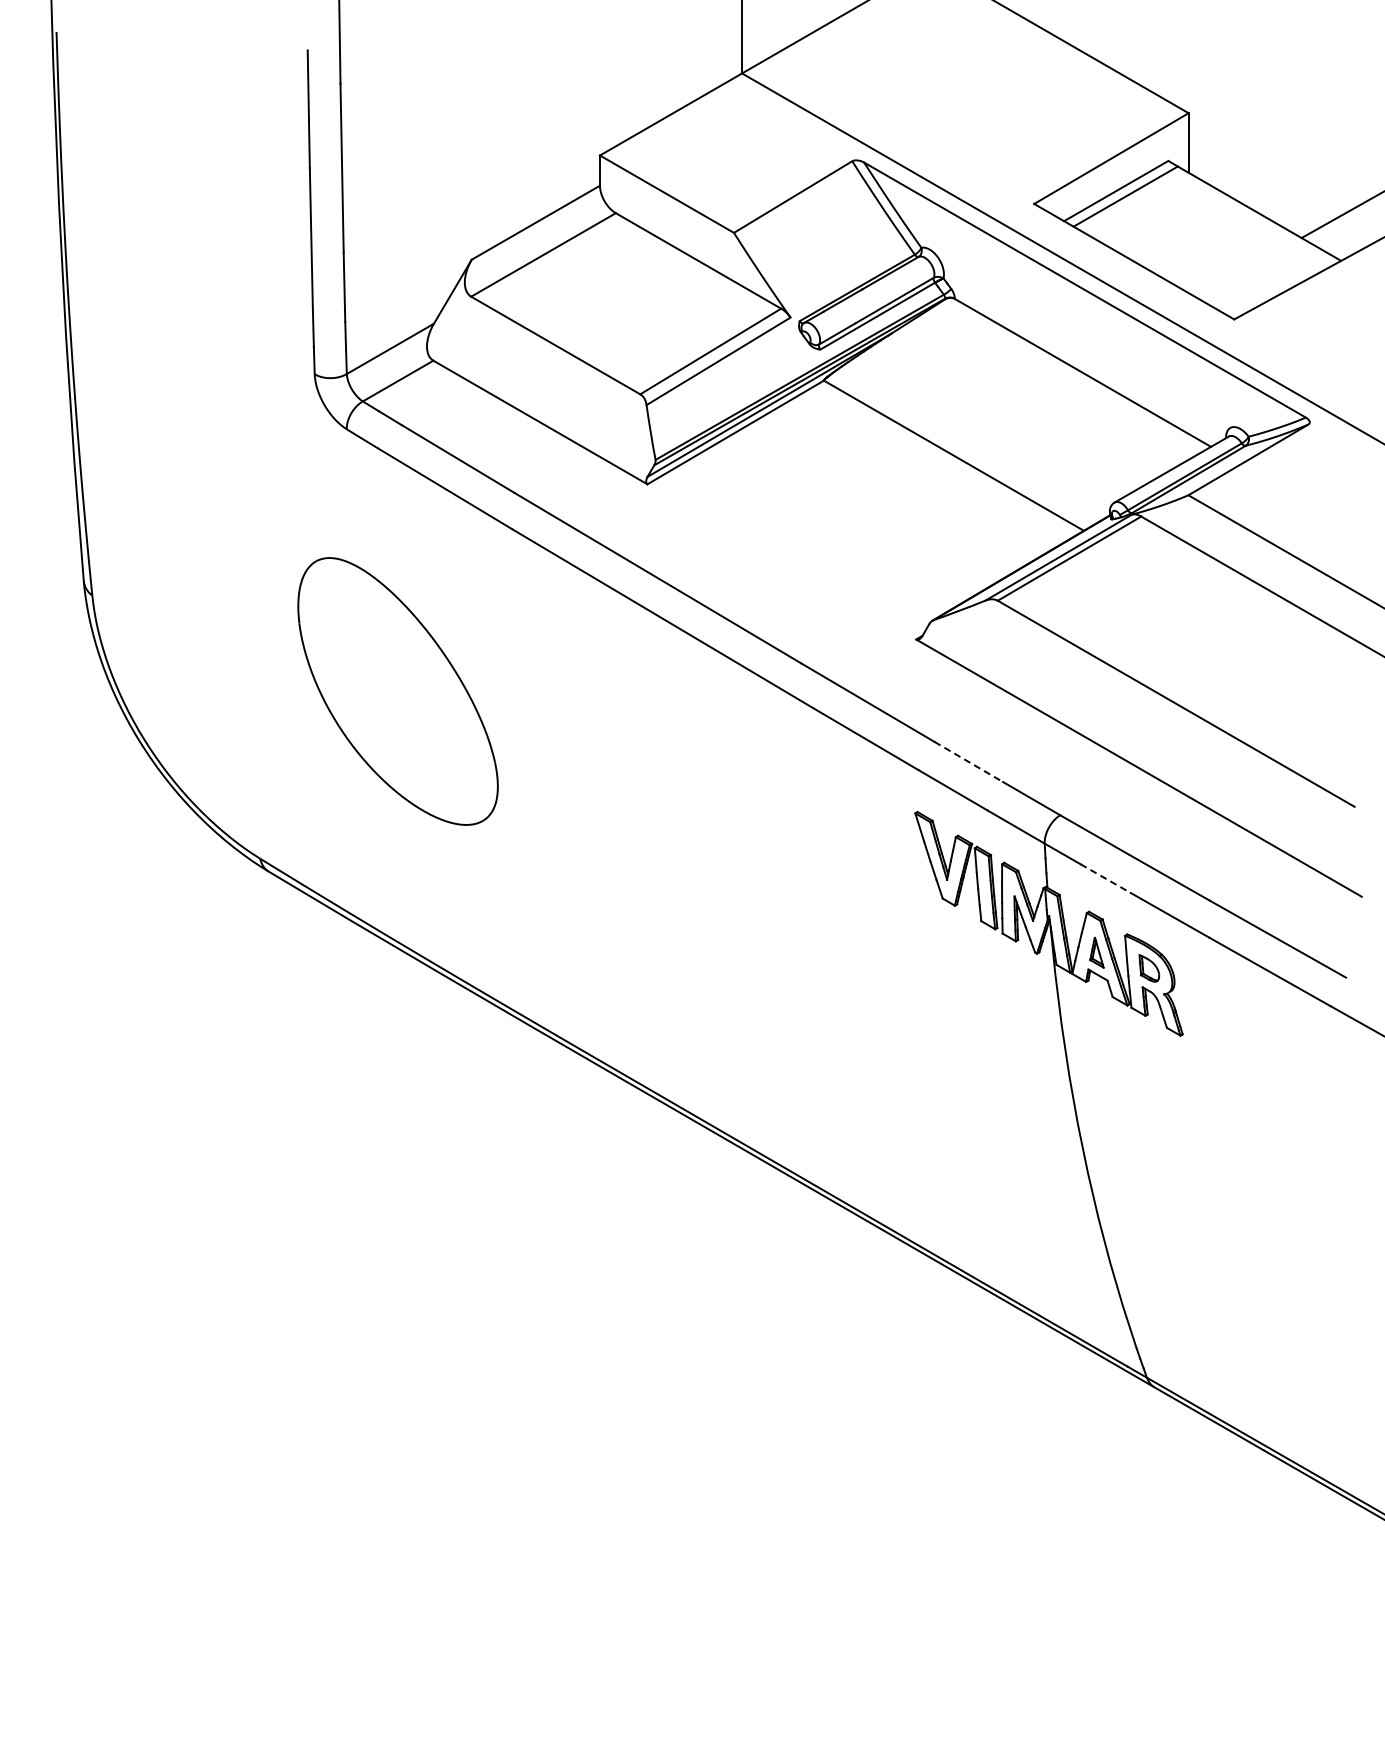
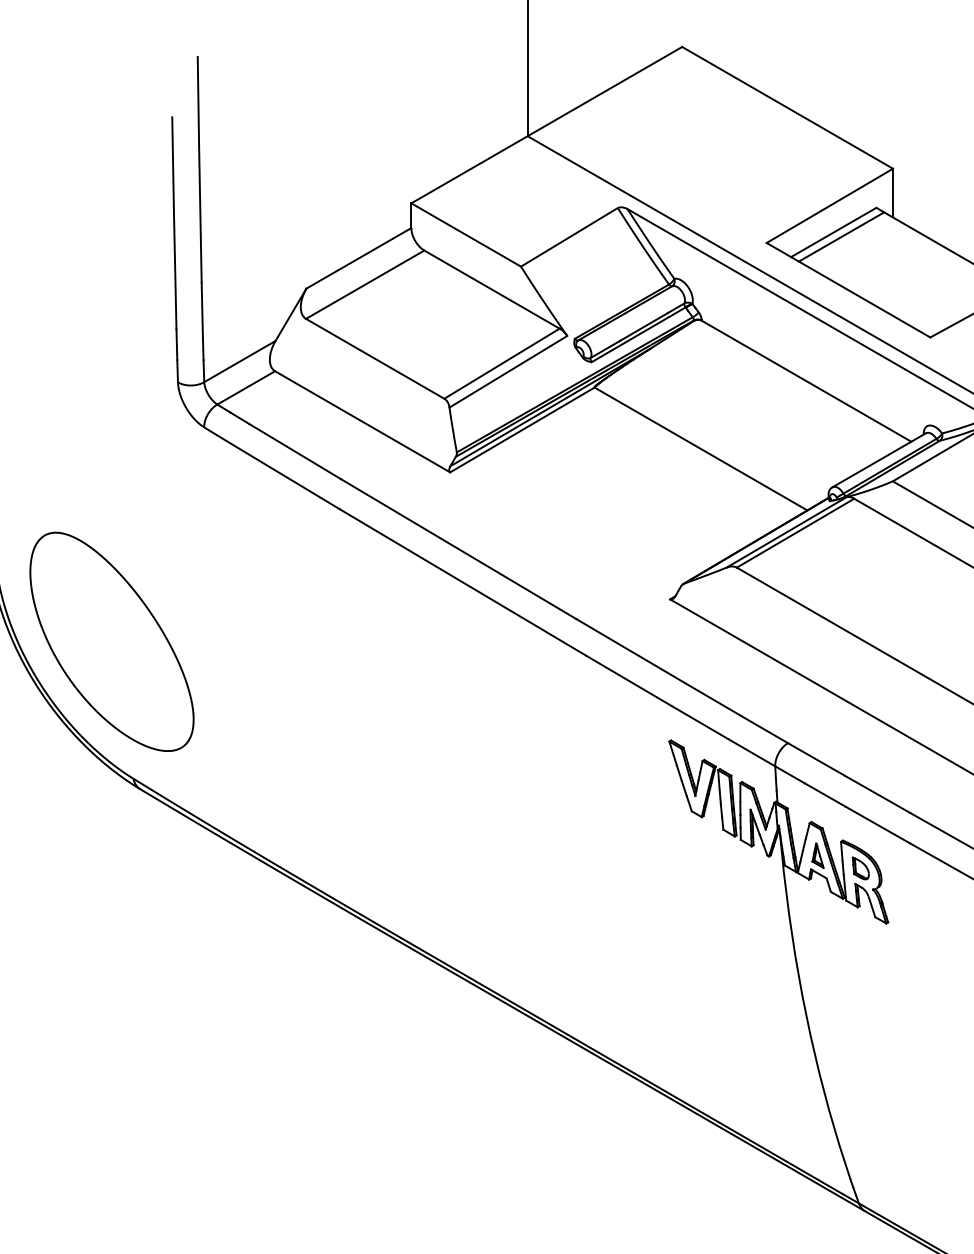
part: (397, 691) -> (111, 641), moved
line: (968, 761) -> (712, 699), dashed -> solid
line: (1106, 878) -> (825, 794), dashed -> solid

